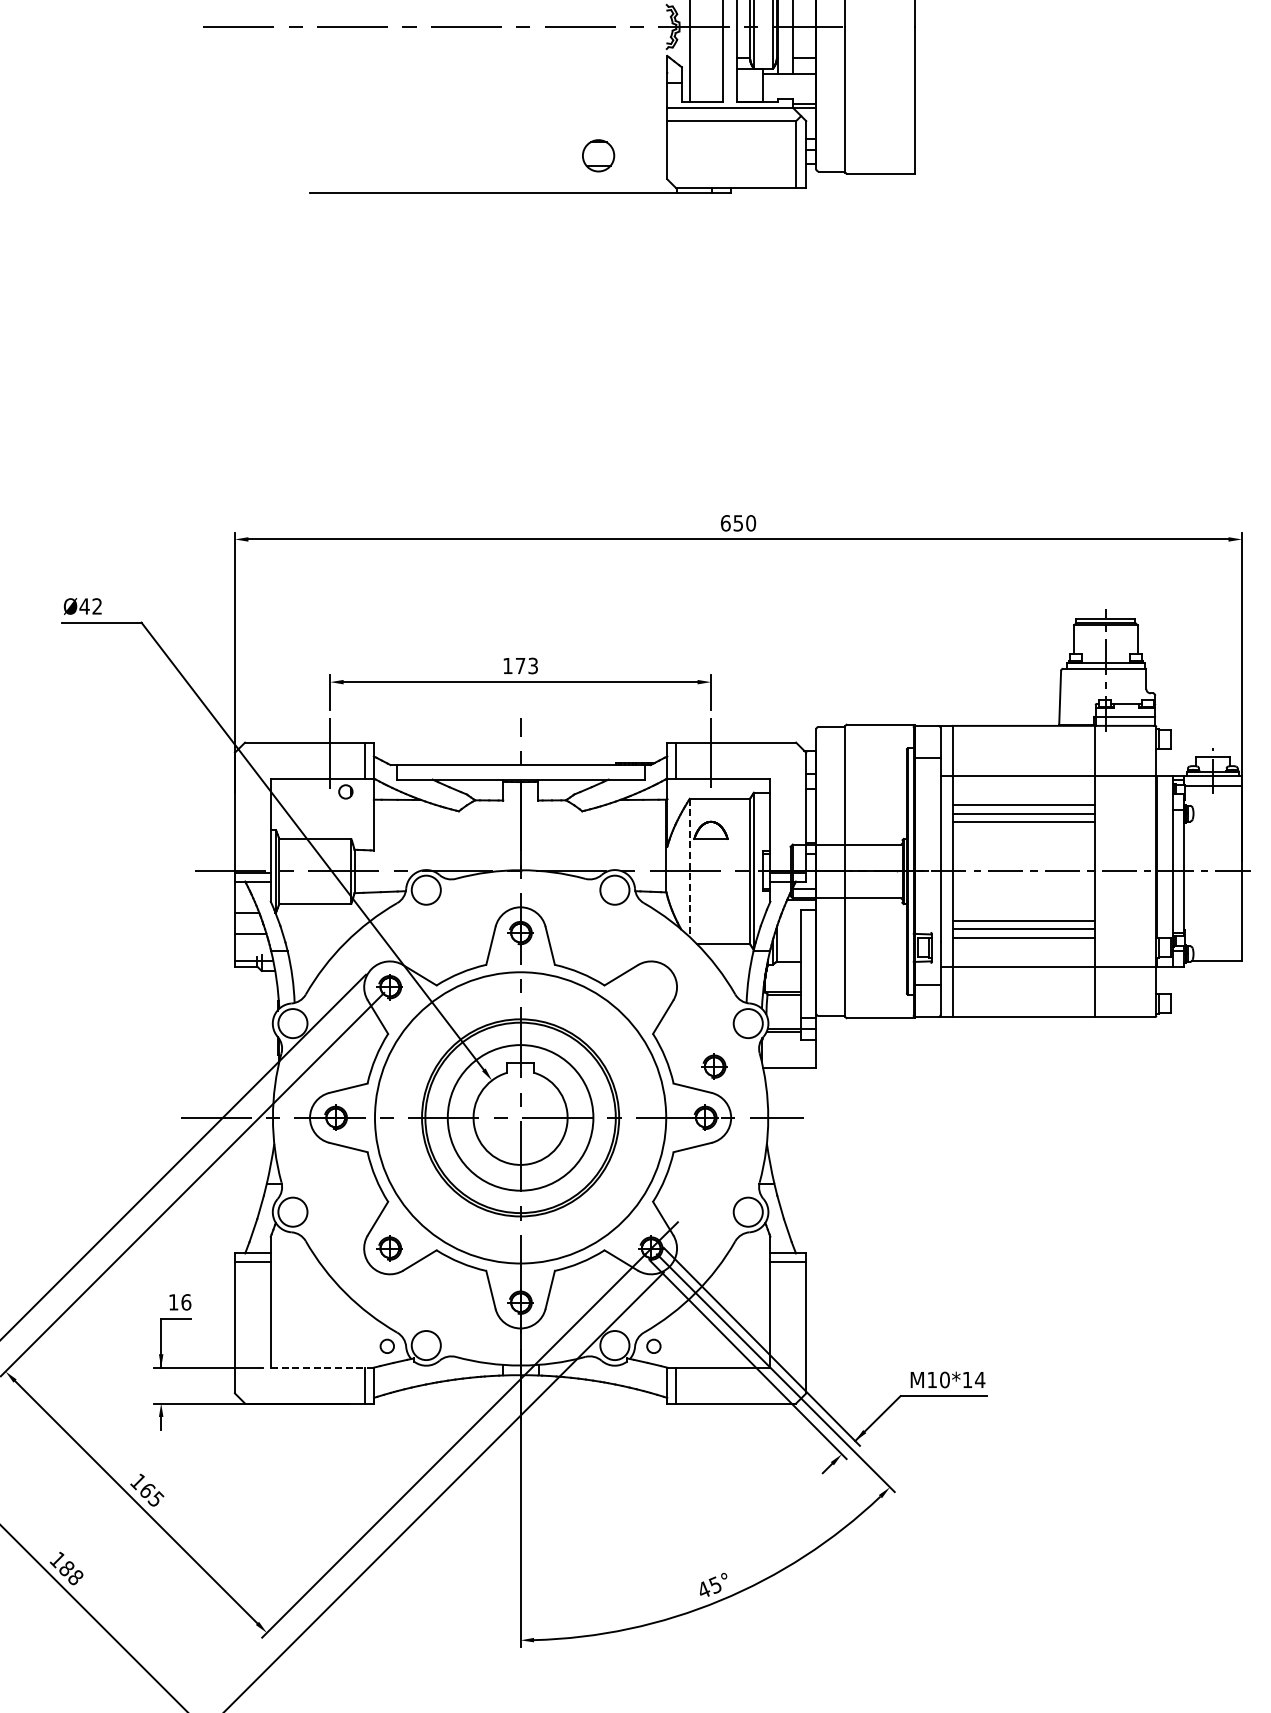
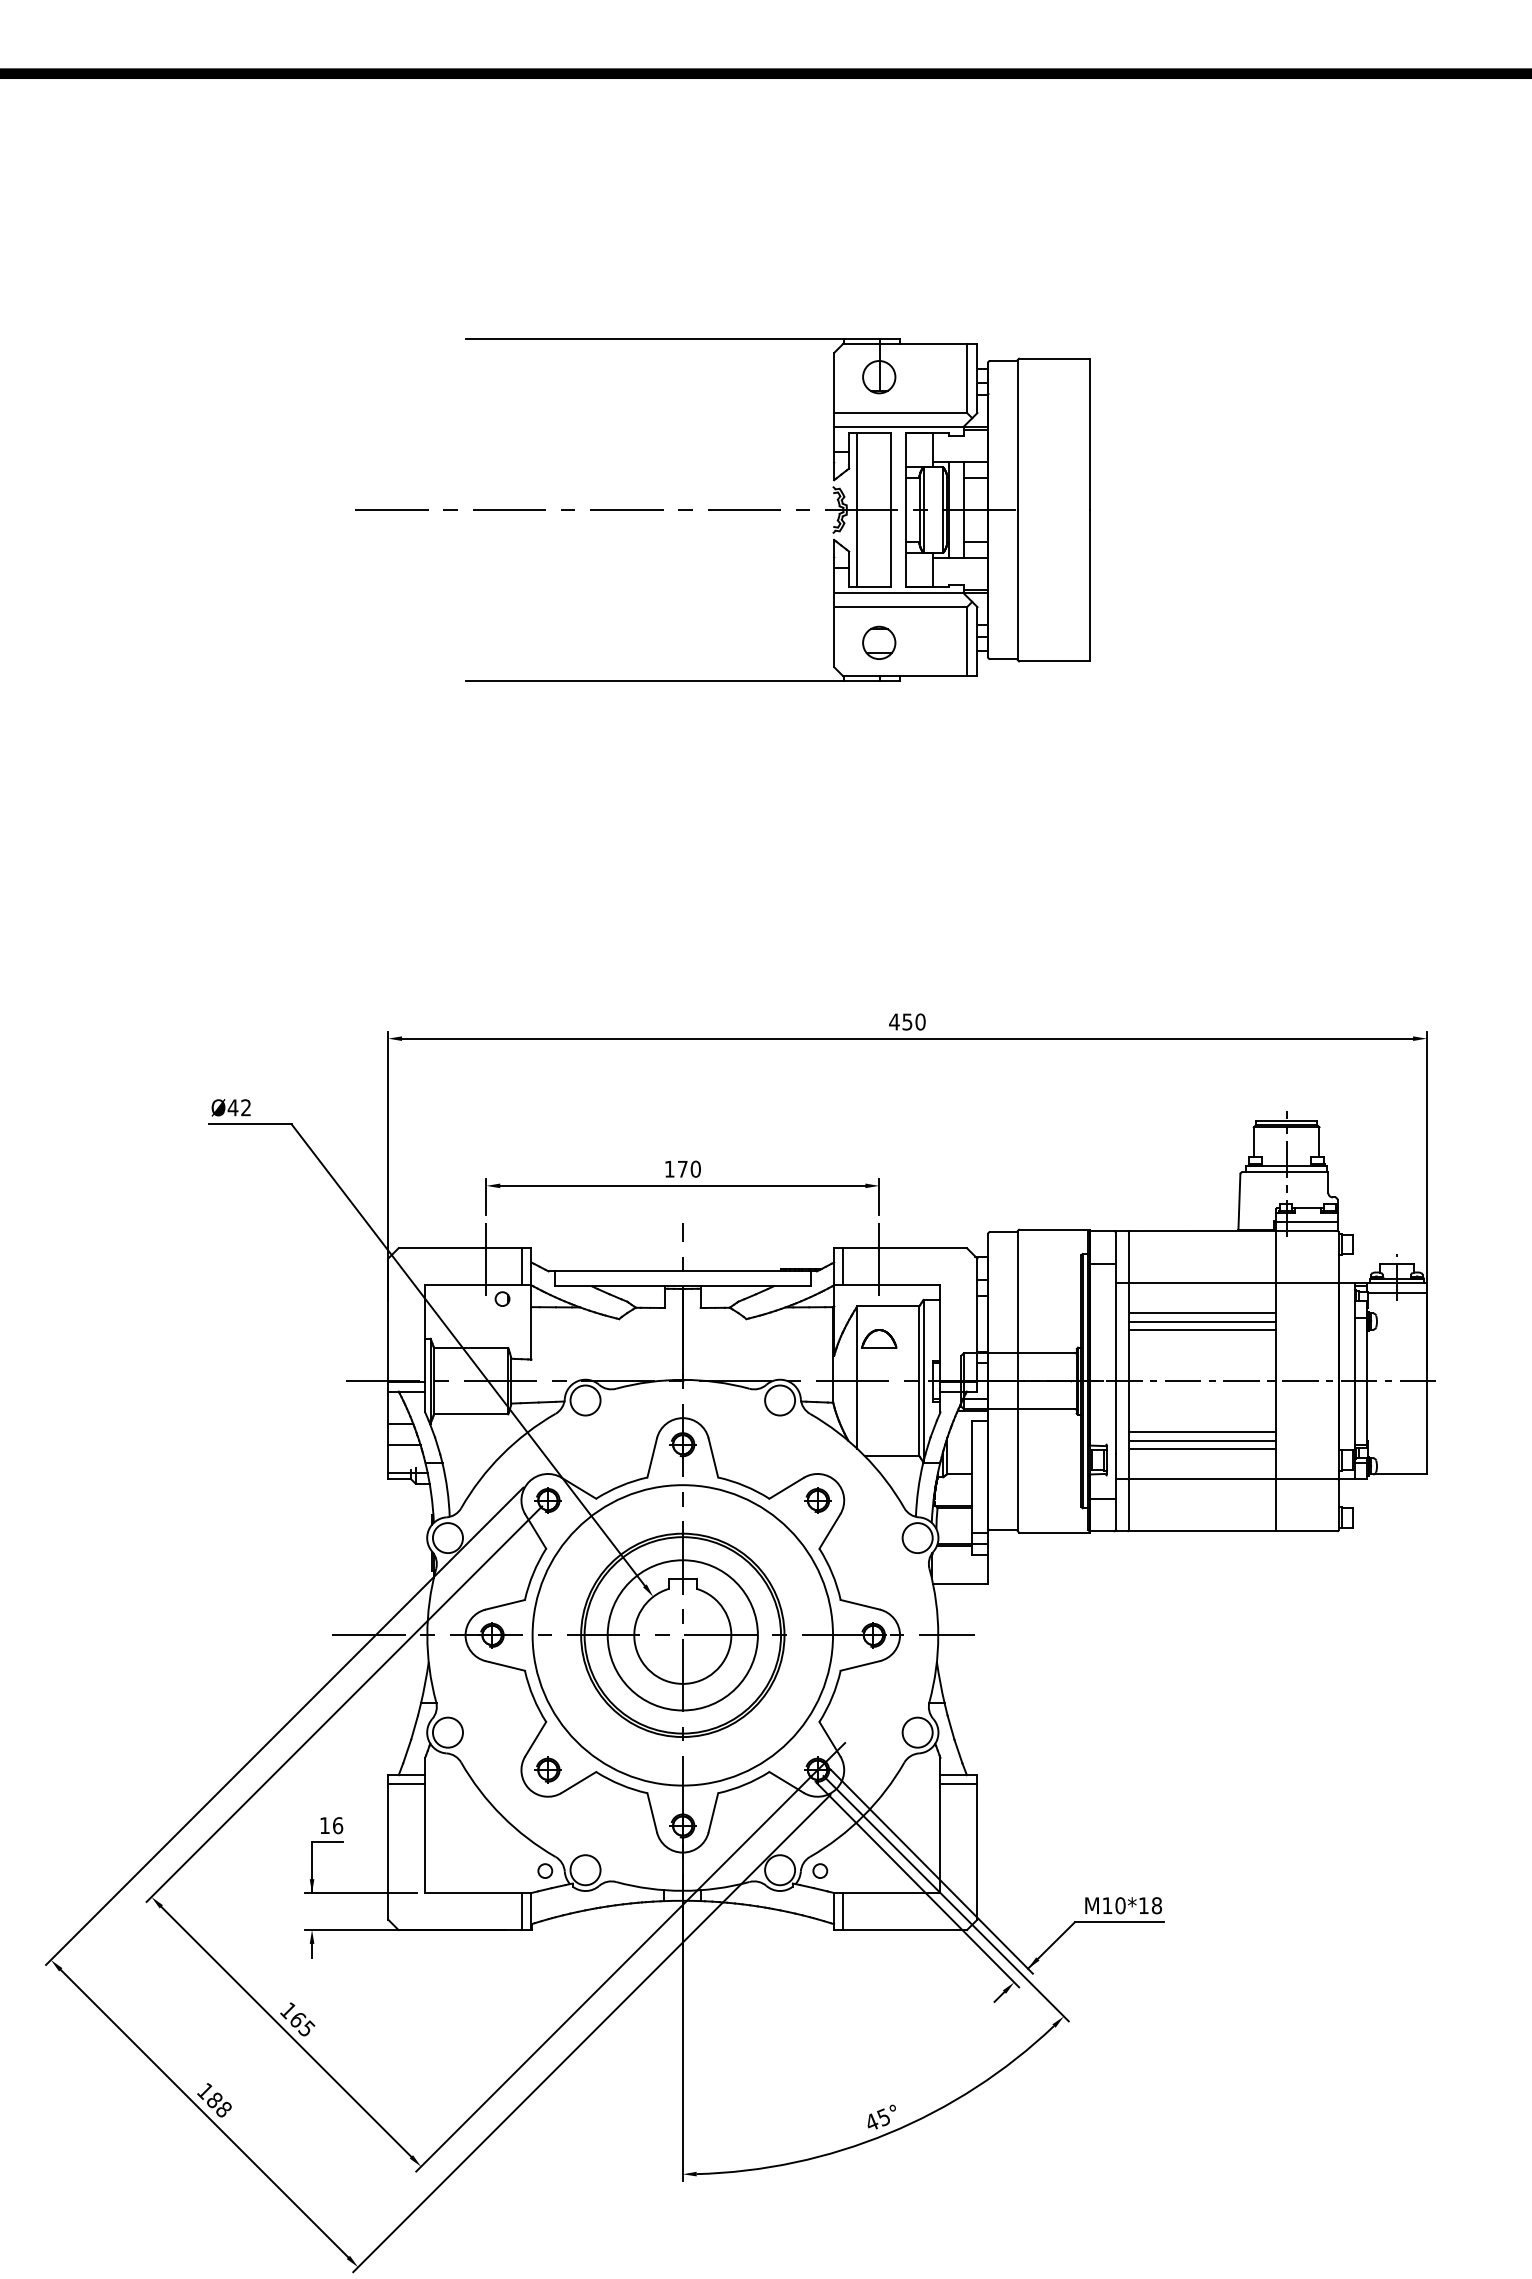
part: (598, 155) -> (879, 642), moved
text: (725, 522) -> (894, 1021), 650 -> 450
text: (532, 665) -> (695, 1168), 173 -> 170
line: (689, 868) -> (857, 1378), dashed -> solid
part: (714, 1066) -> (817, 1500), moved
line: (321, 1368) -> (477, 1893), dashed -> solid
text: (979, 1379) -> (1156, 1905), M10*14 -> M10*18

